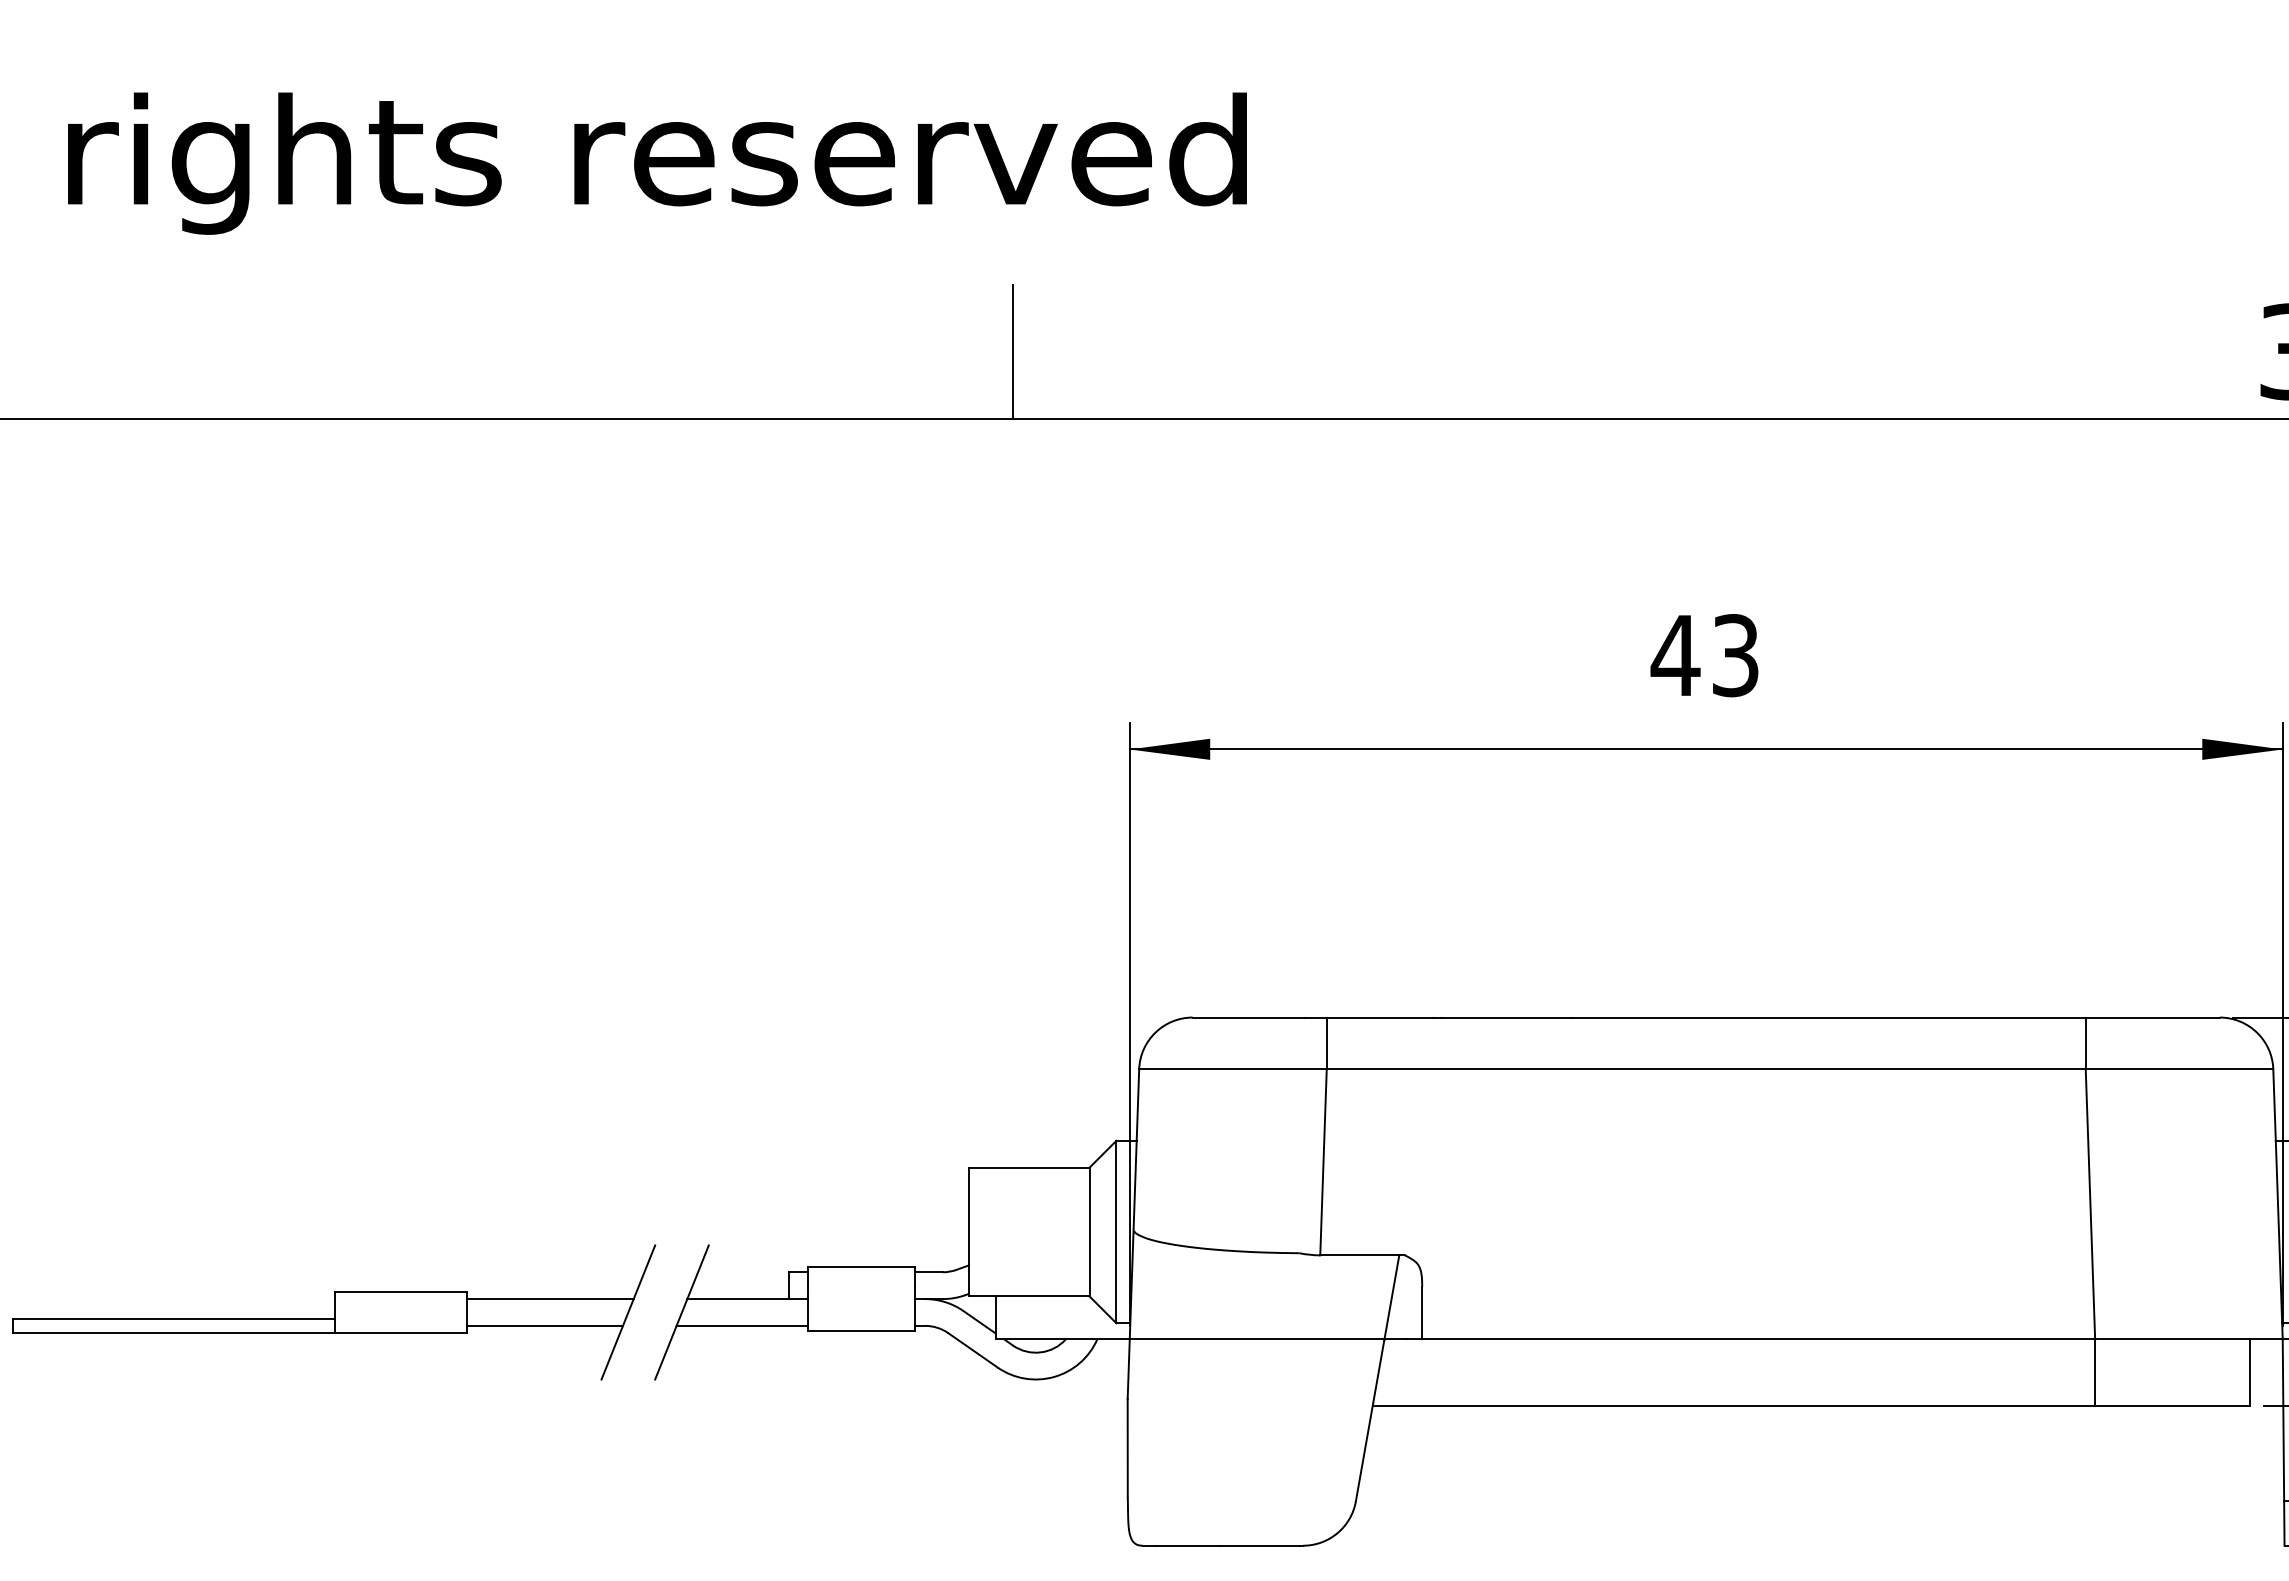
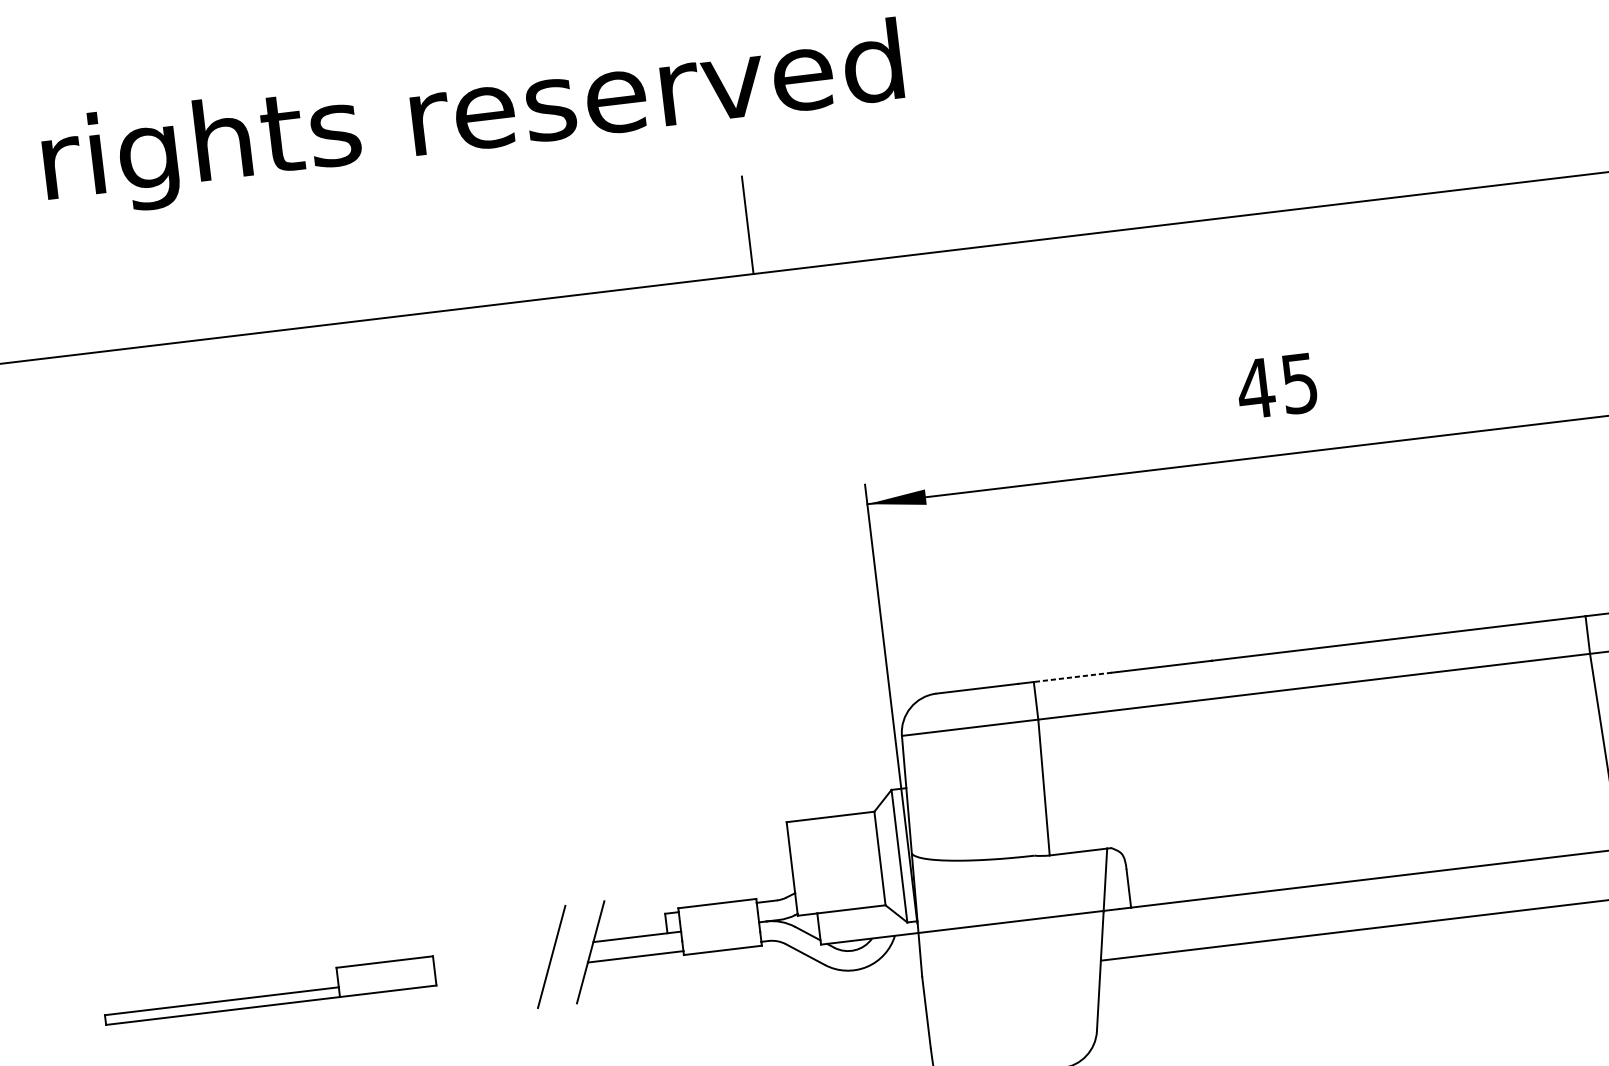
text: (1735, 655) -> (1299, 383), 43 -> 45
line: (1380, 1017) -> (1072, 677), solid -> dashed
line: (550, 1299) -> (493, 954), removed
line: (544, 1325) -> (491, 973), removed

